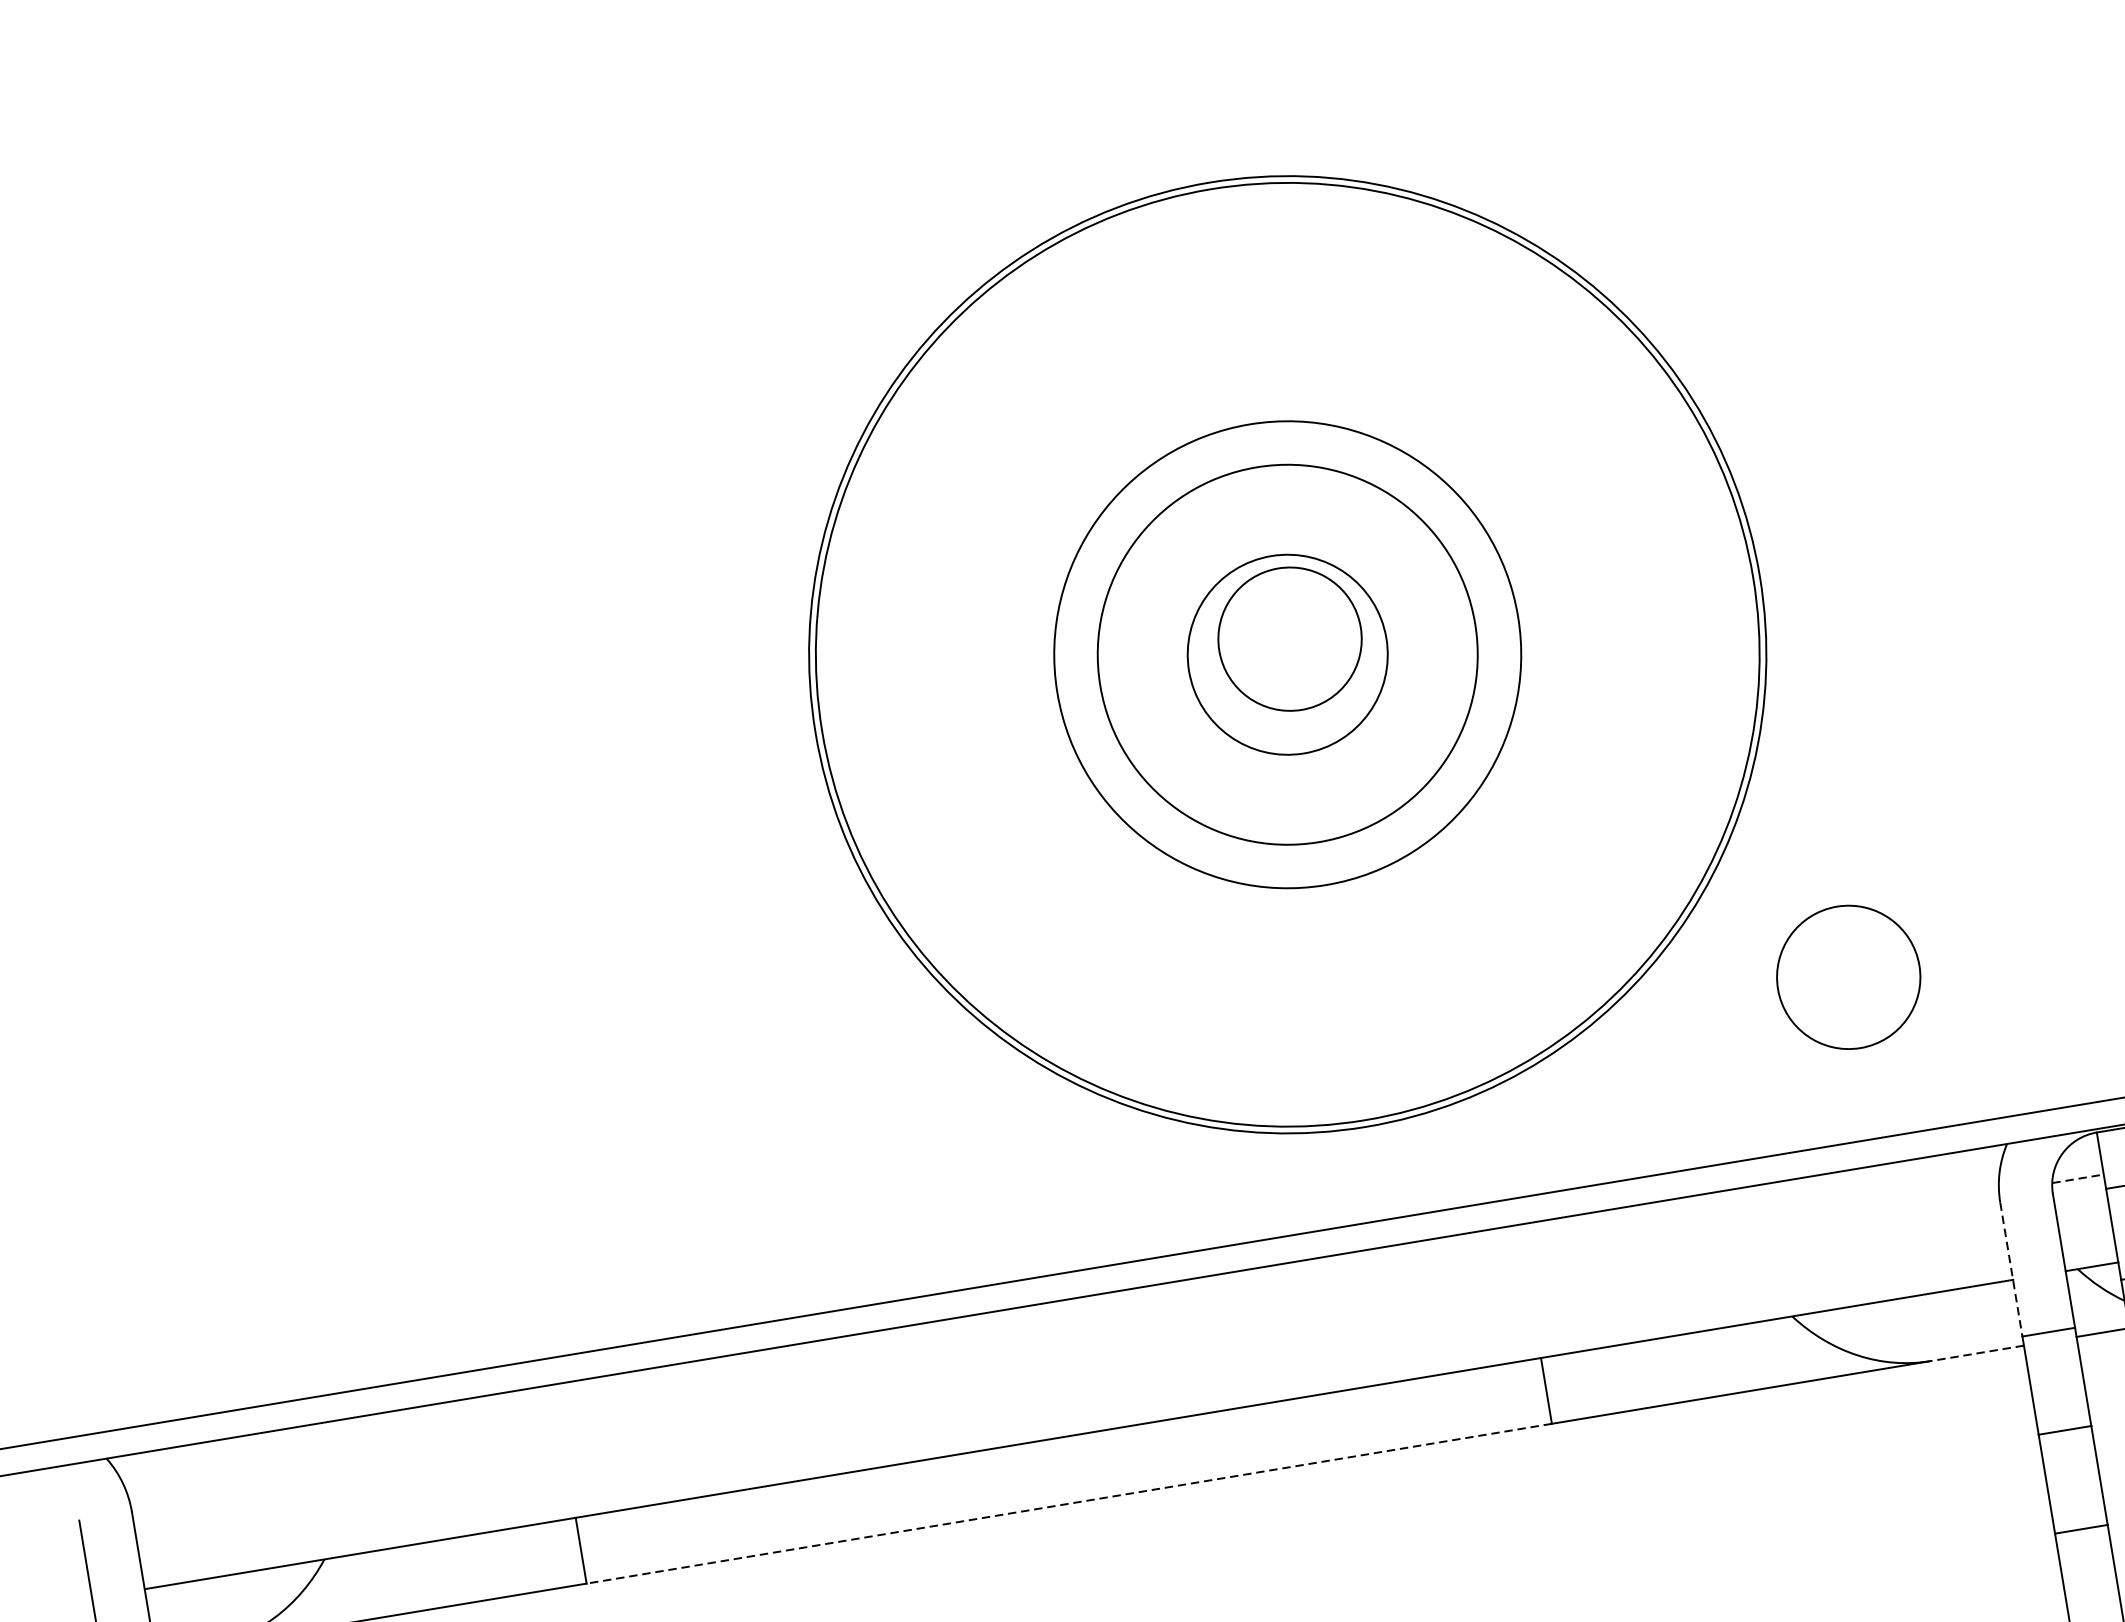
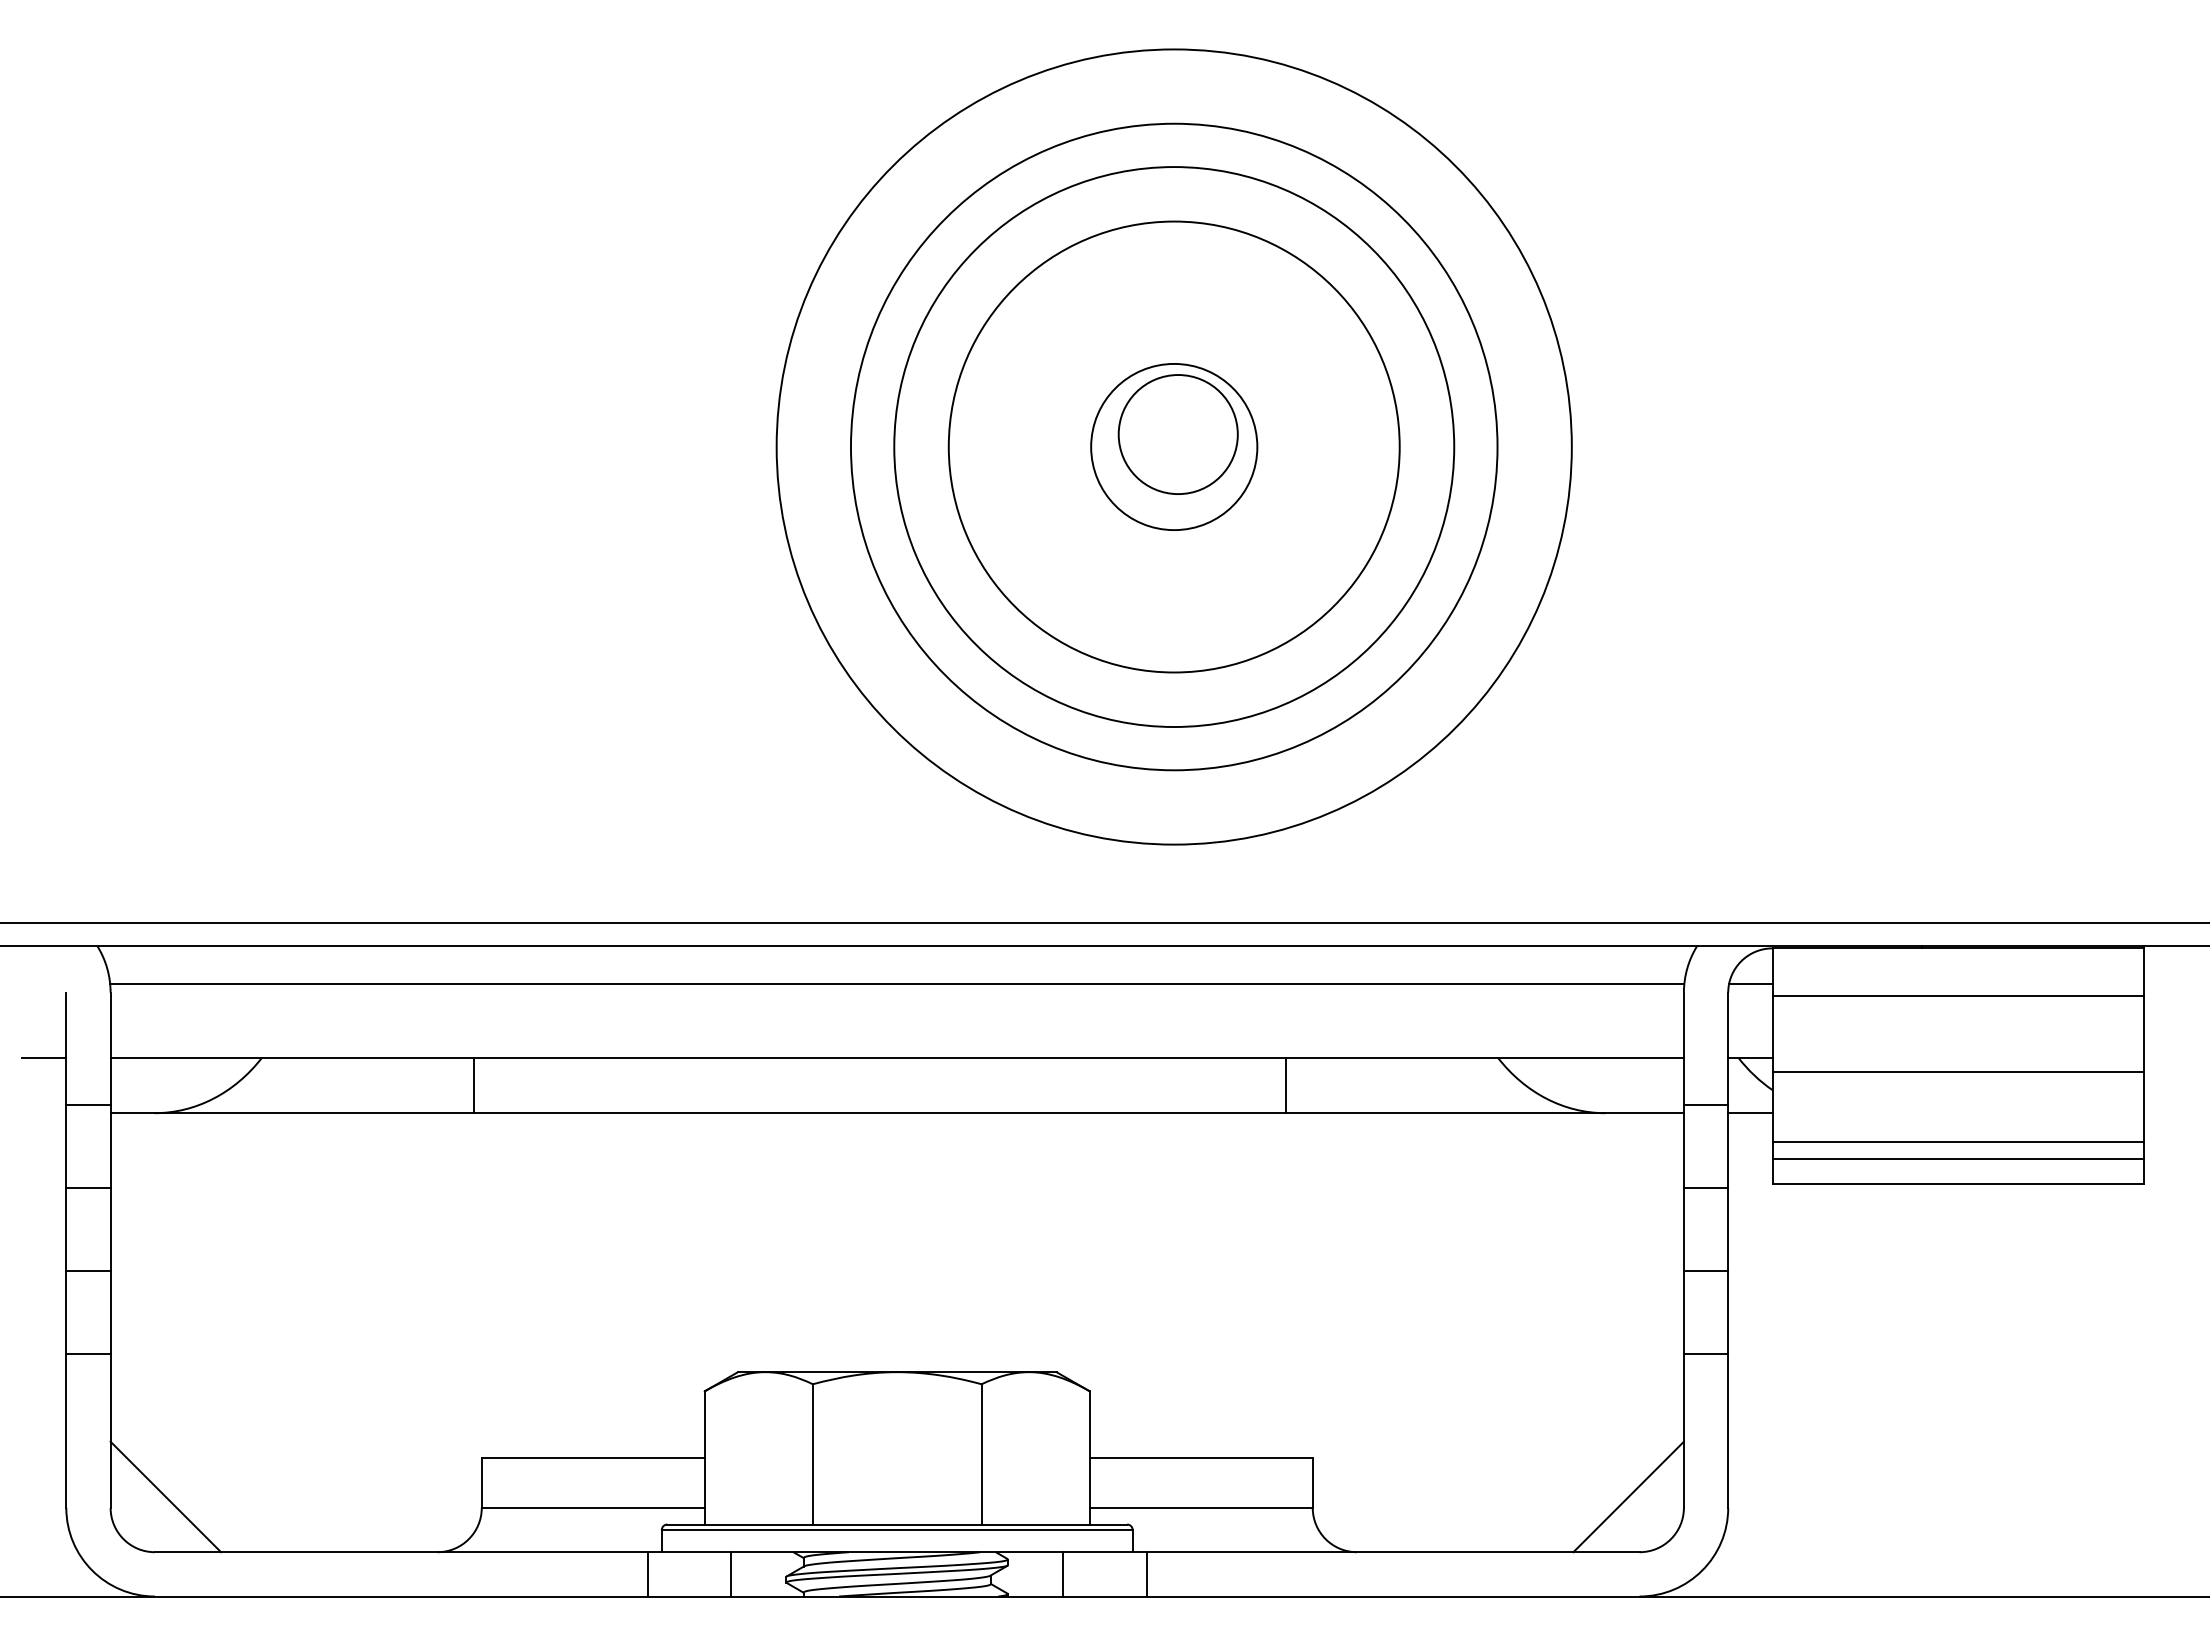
circle: (1286, 654) -> (1173, 446), size x1.43
circle: (1286, 654) -> (1173, 446), size x1.67
circle: (1288, 655) -> (1174, 447), size x0.71
circle: (1847, 977) -> (1589, 787), removed
line: (2077, 1178) -> (1750, 983), dashed -> solid
line: (2010, 1270) -> (1683, 1049), dashed -> solid
line: (1064, 1346) -> (897, 983), added
line: (1977, 1353) -> (1644, 1113), dashed -> solid
line: (1068, 1504) -> (879, 1113), dashed -> solid
line: (66, 1601) -> (44, 1057), added

